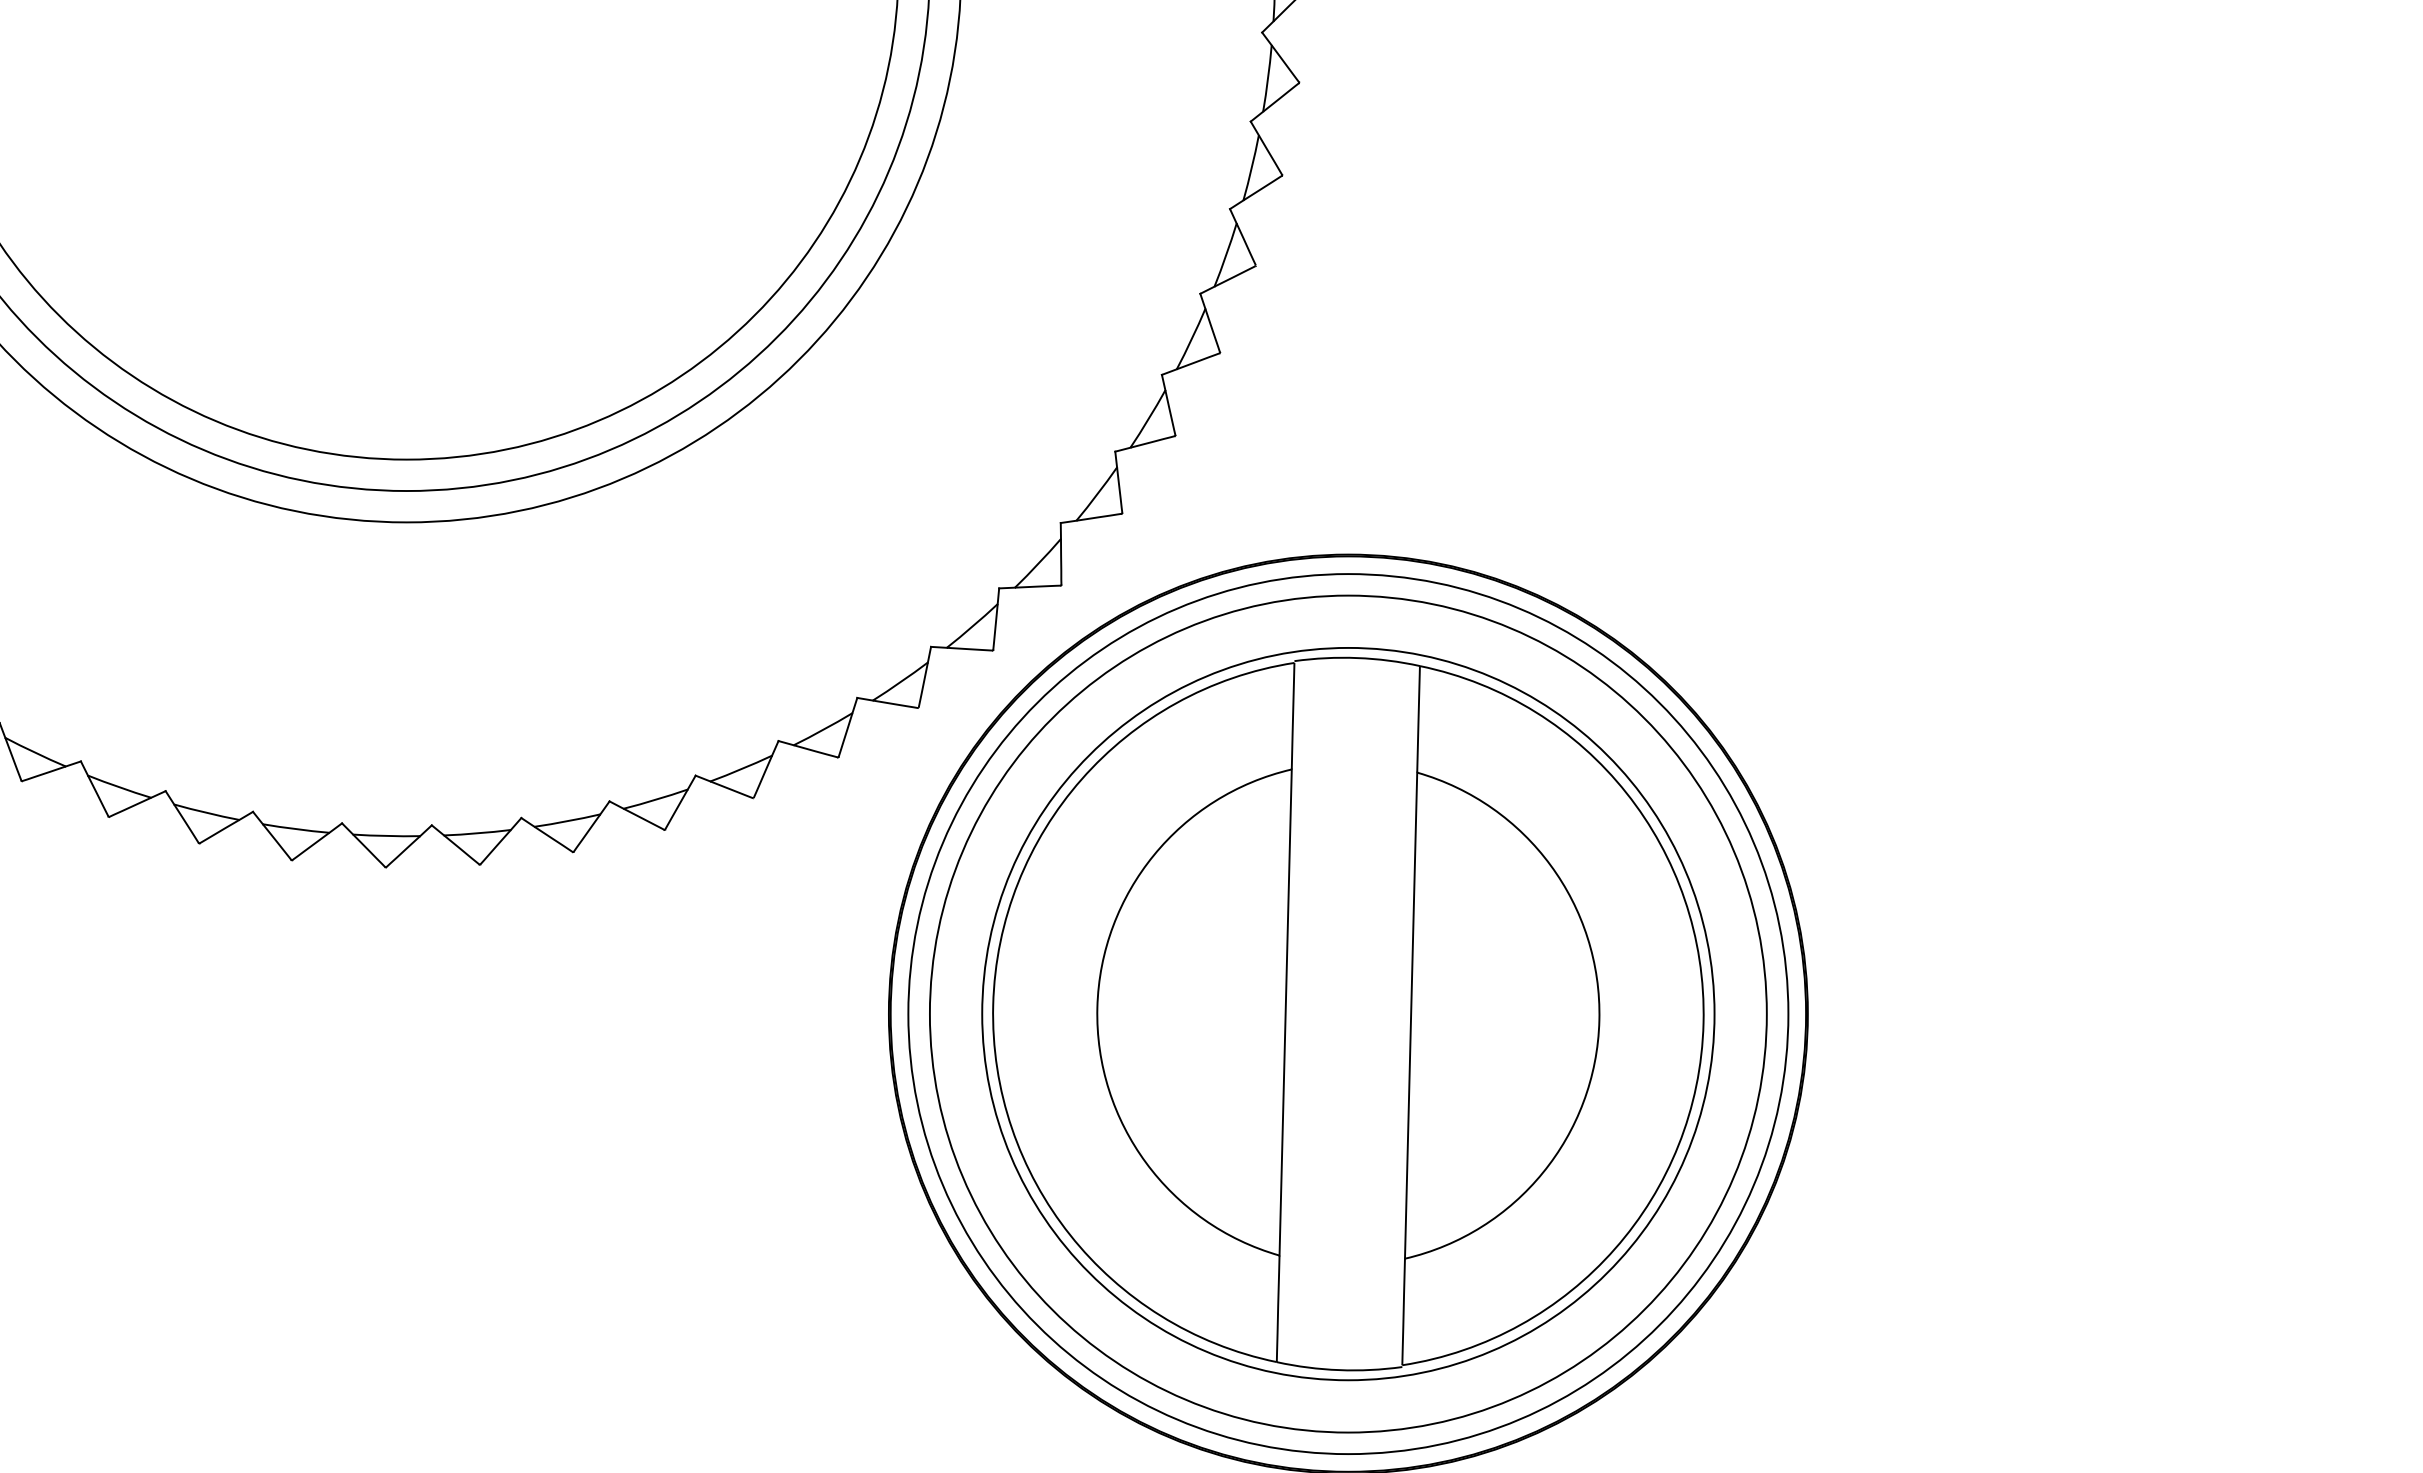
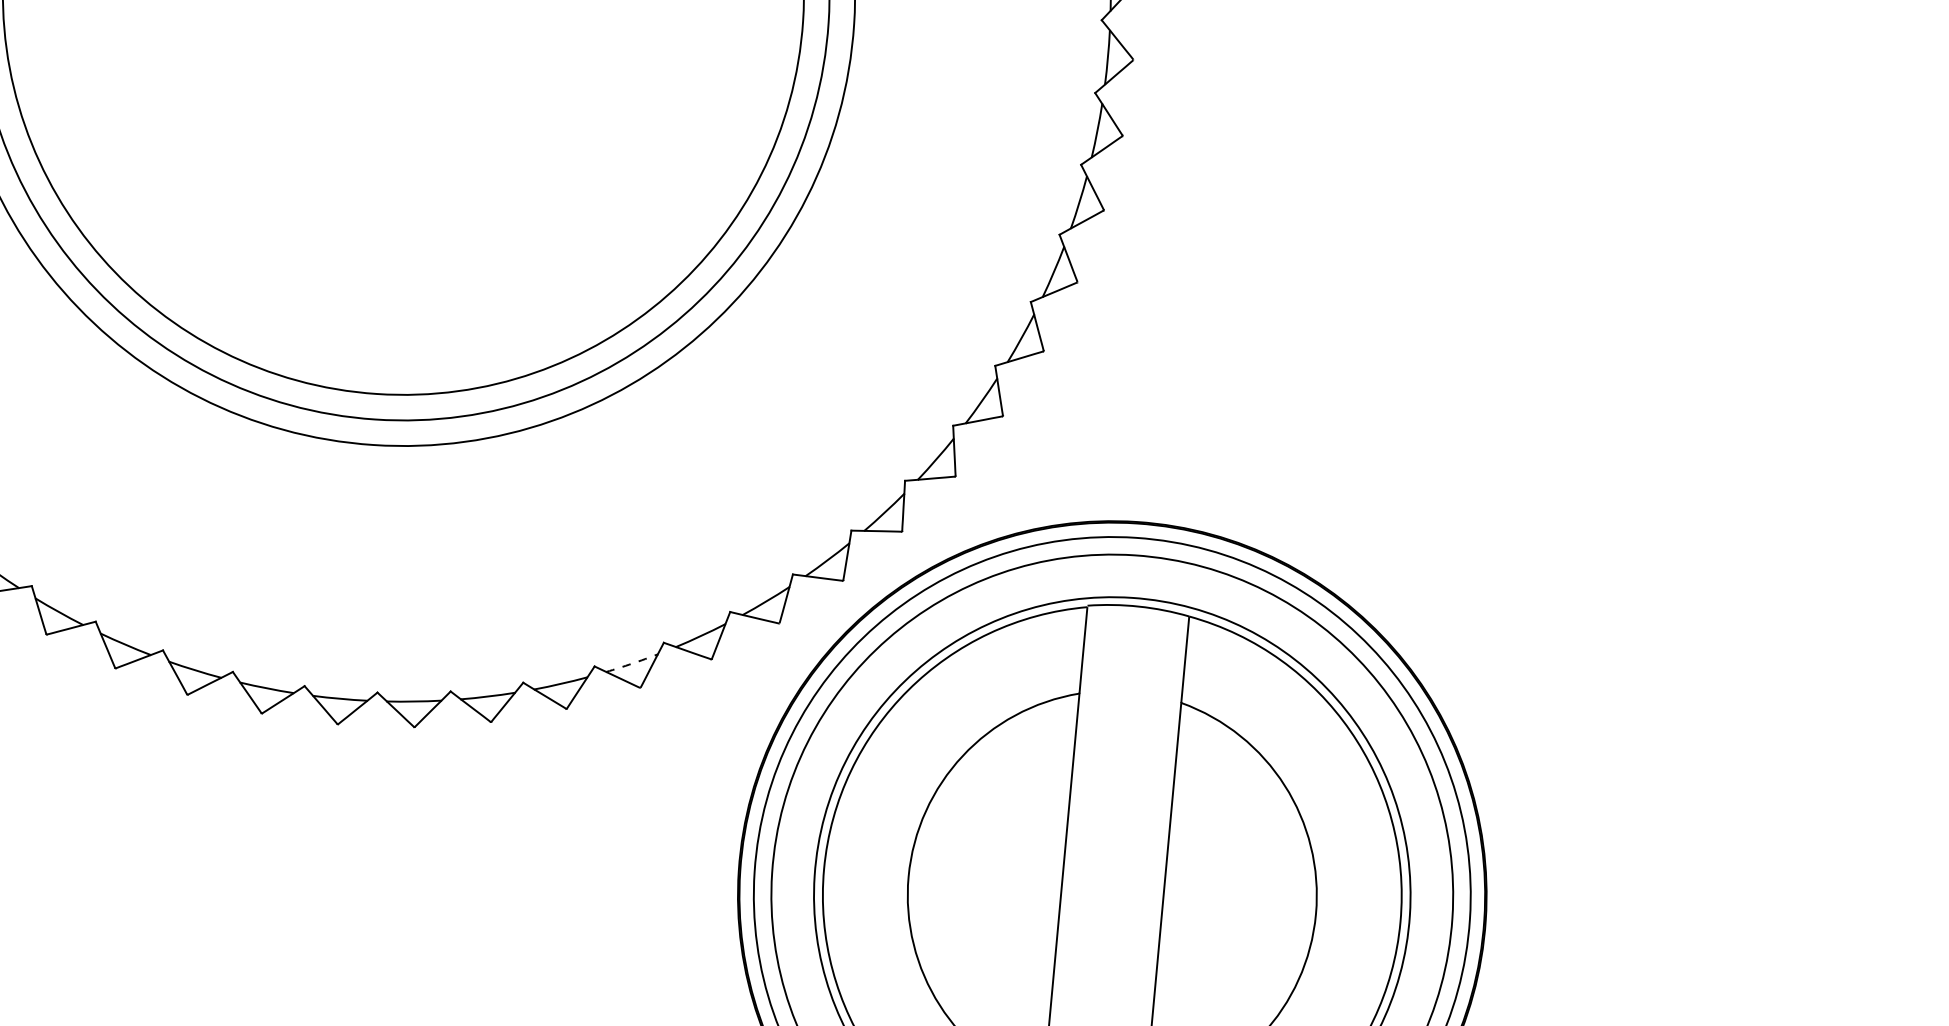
arc: (741, 769) -> (632, 663), solid -> dashed

